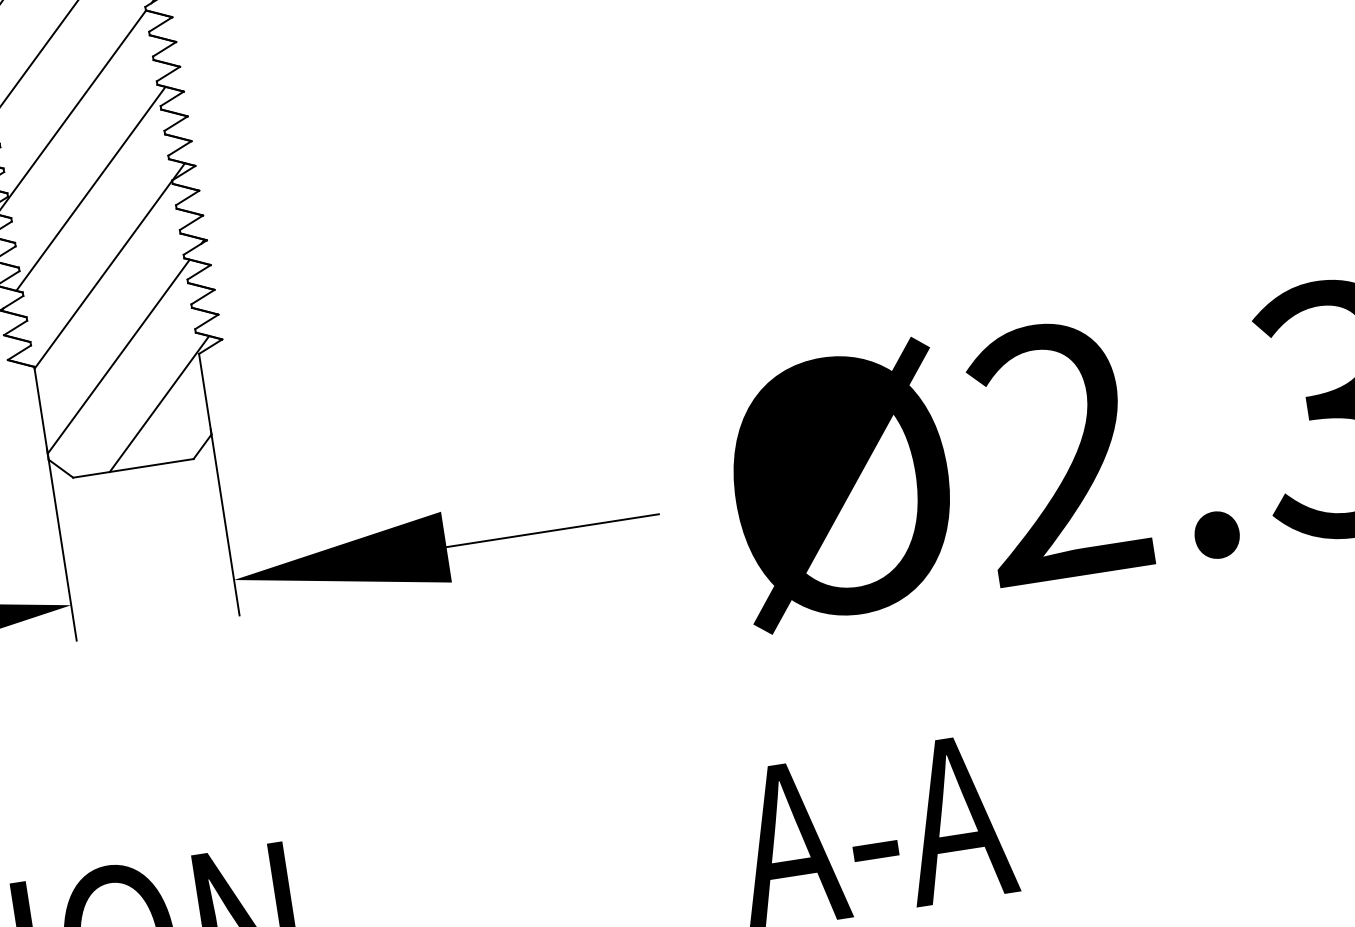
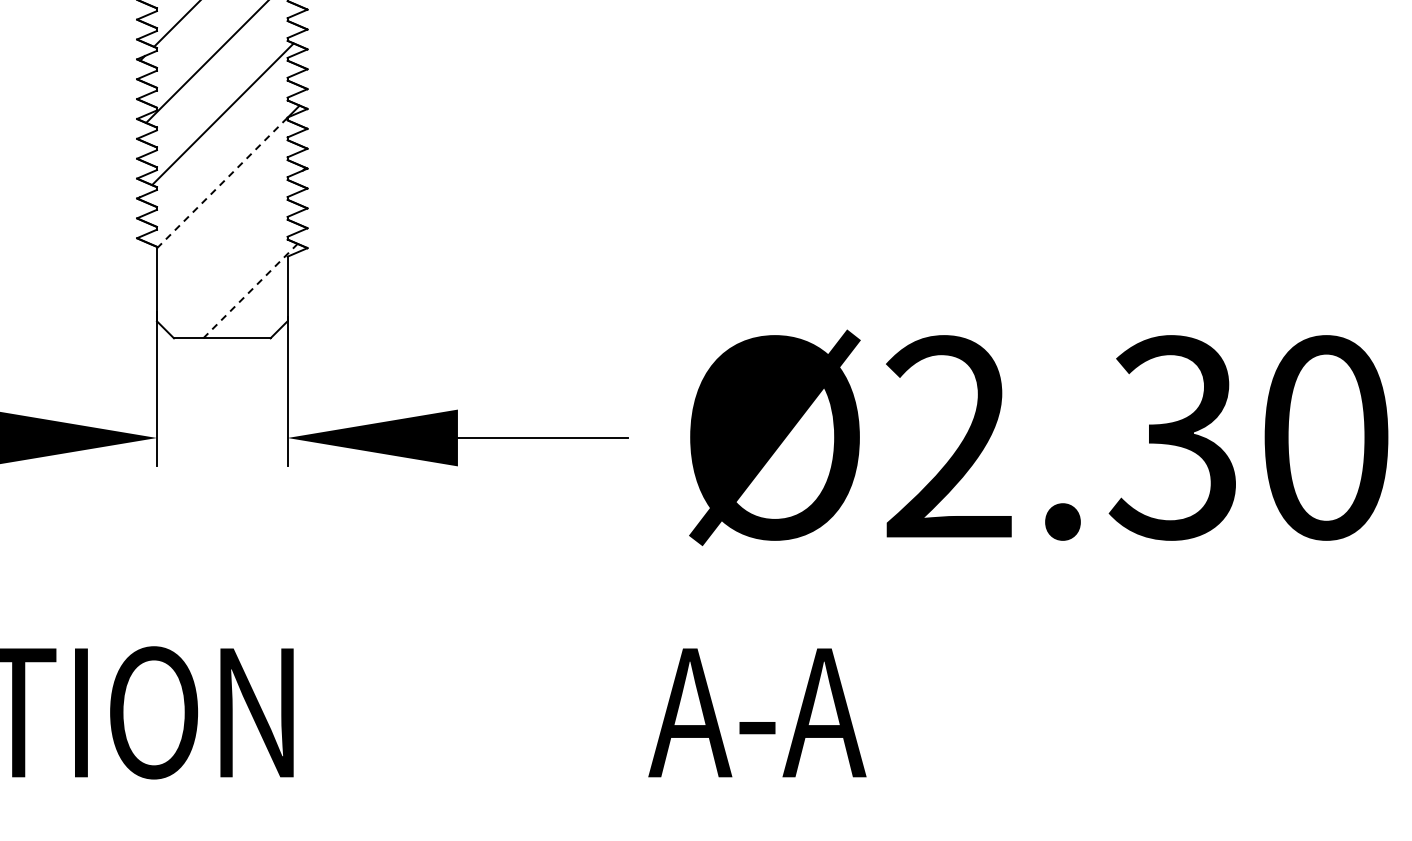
line: (103, 273) -> (222, 182), solid -> dashed
line: (117, 356) -> (223, 248), removed
line: (159, 404) -> (250, 291), solid -> dashed

